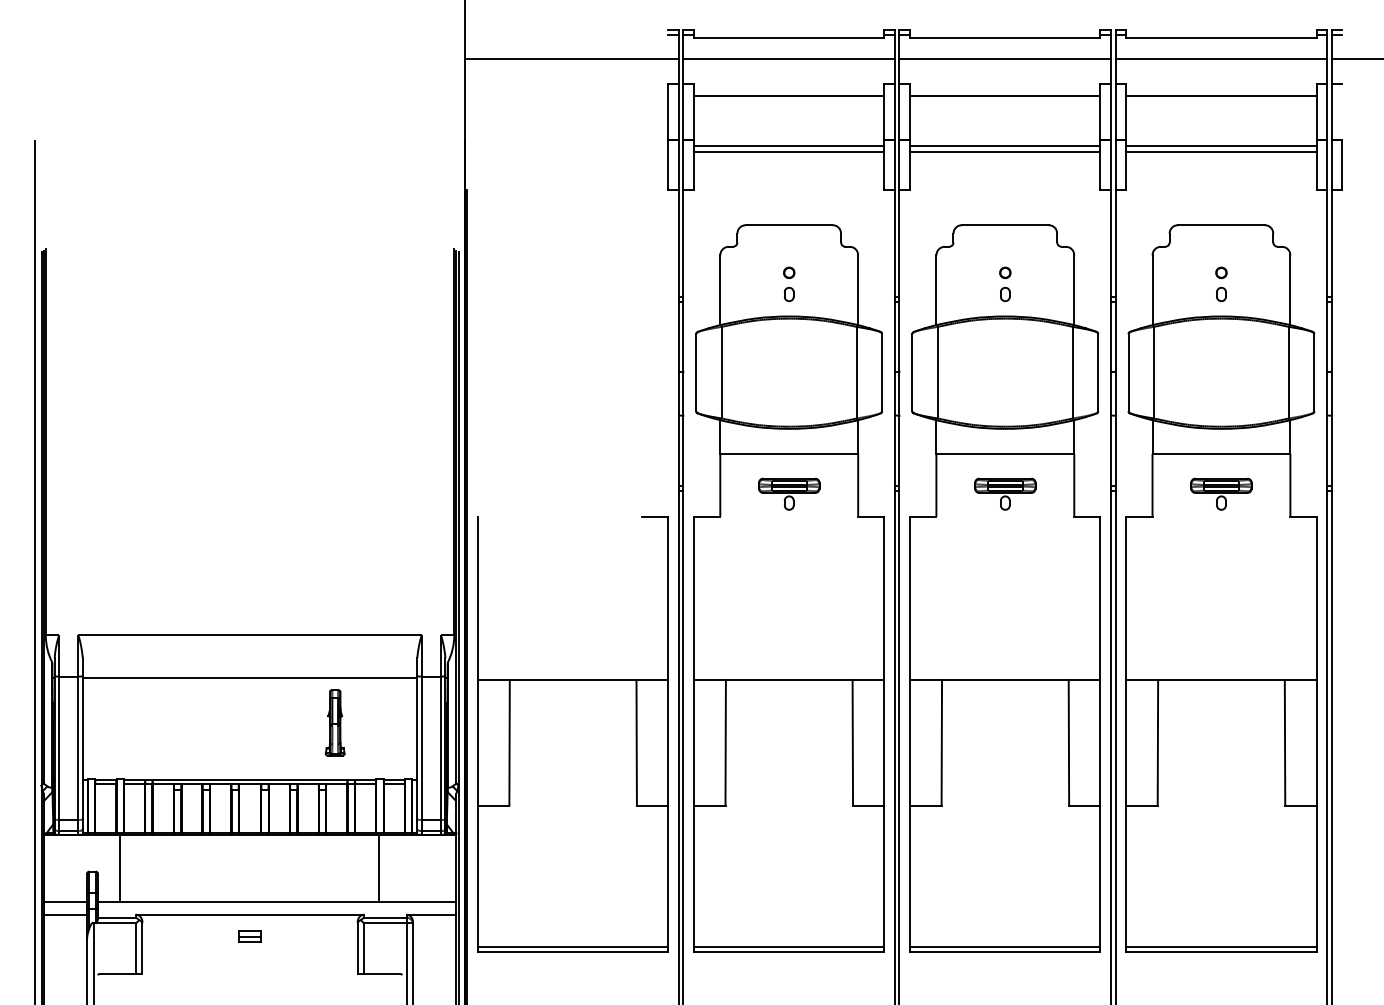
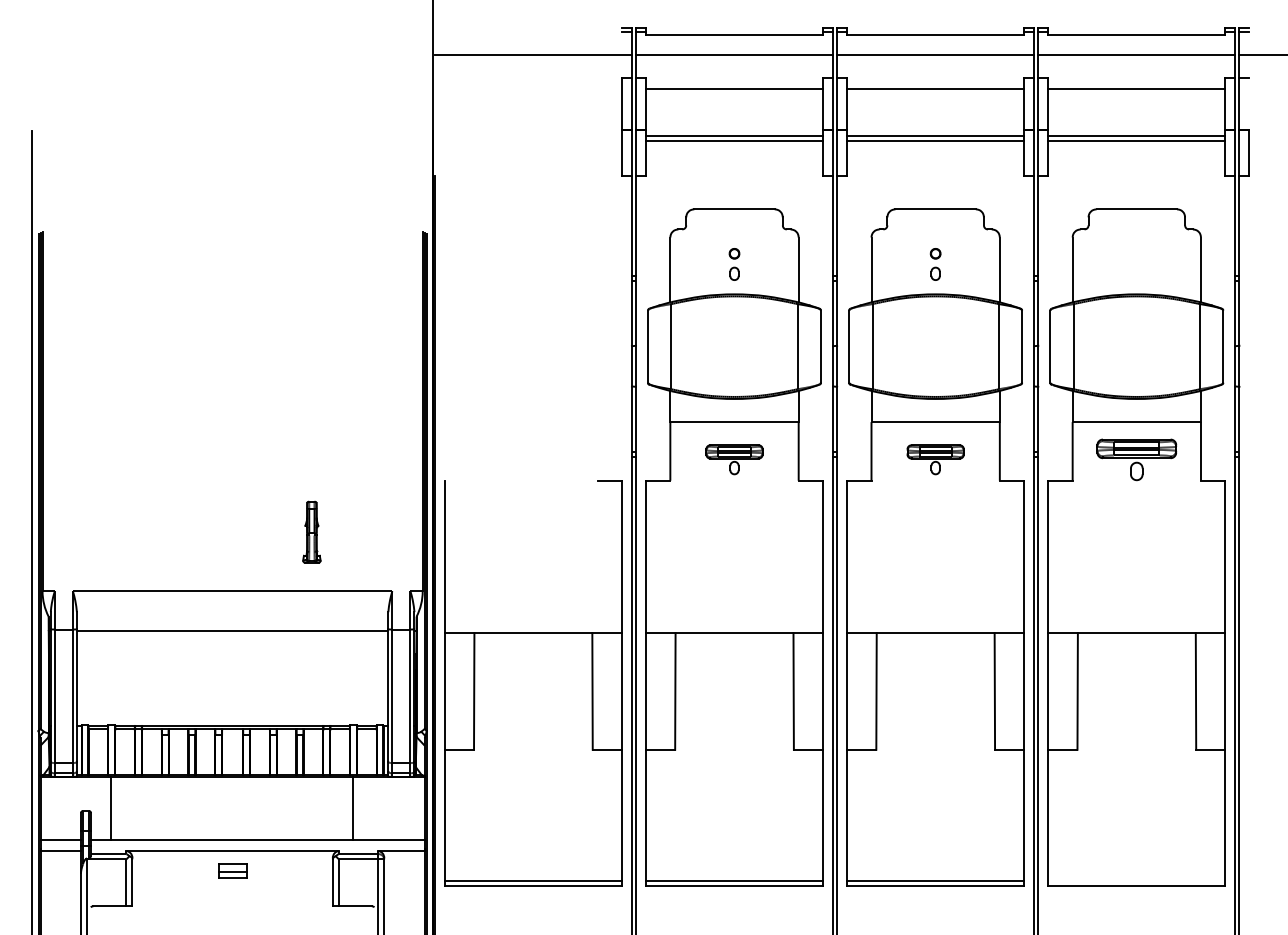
part: (1221, 284) -> (1136, 264), removed
part: (1221, 493) -> (1136, 459), size x1.4
part: (334, 722) -> (311, 531), moved
part: (249, 936) -> (232, 871), size x1.4
line: (1221, 946) -> (1136, 880), removed

